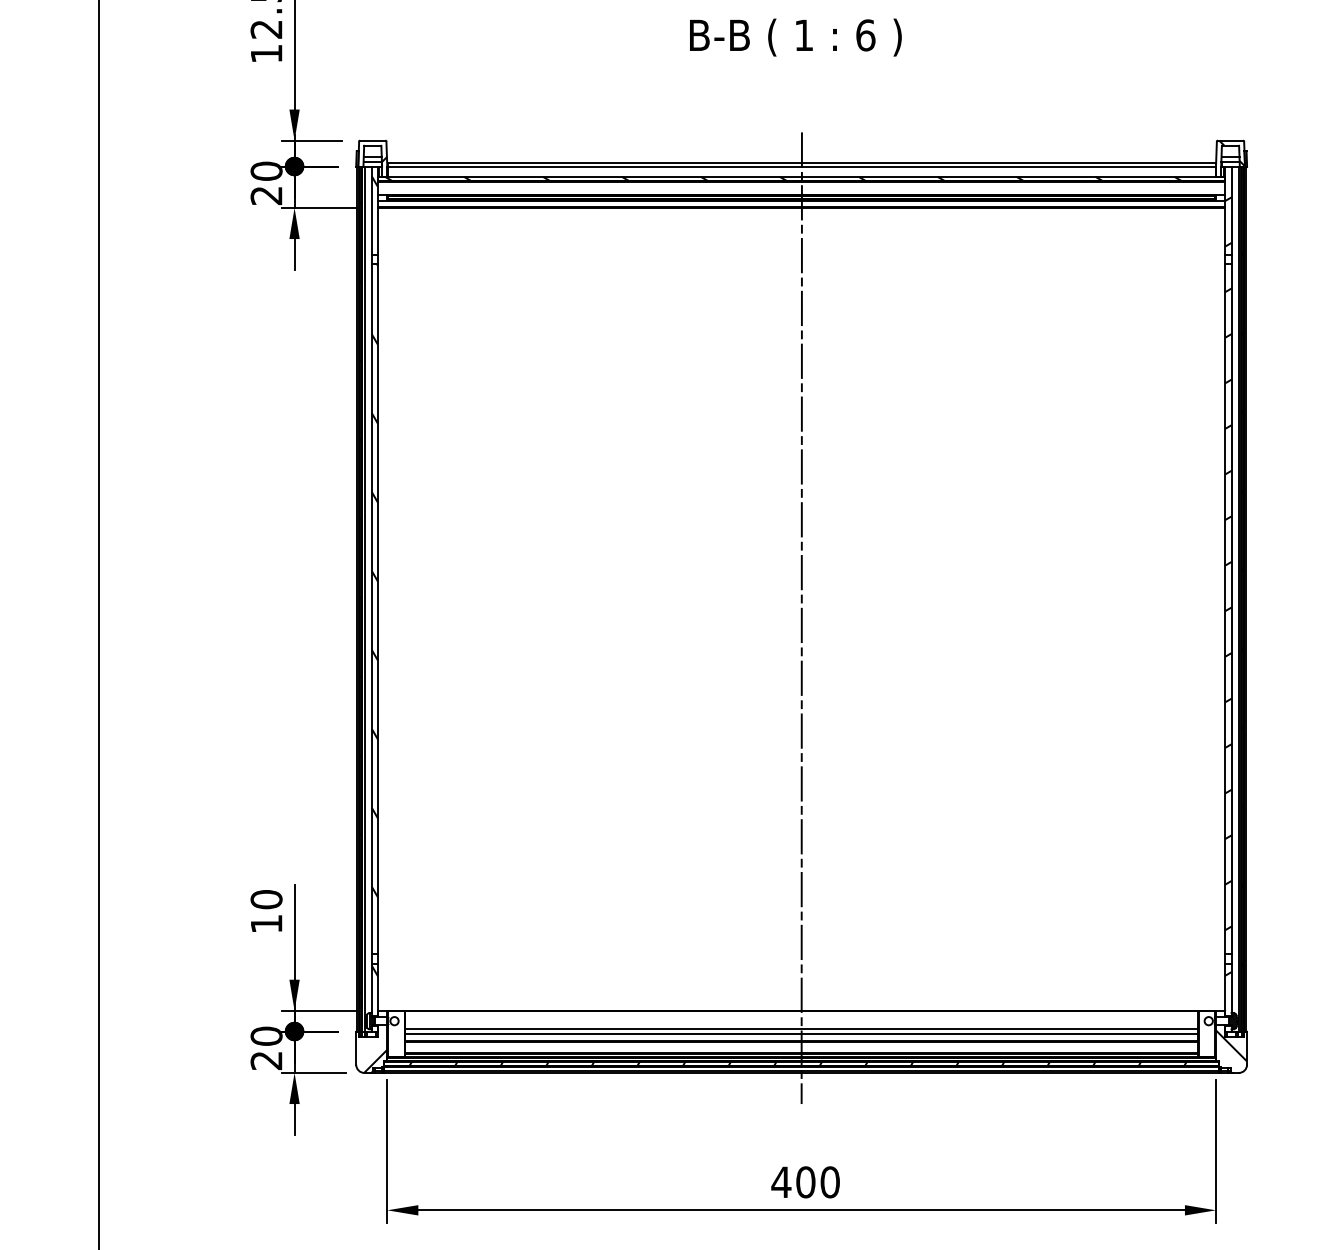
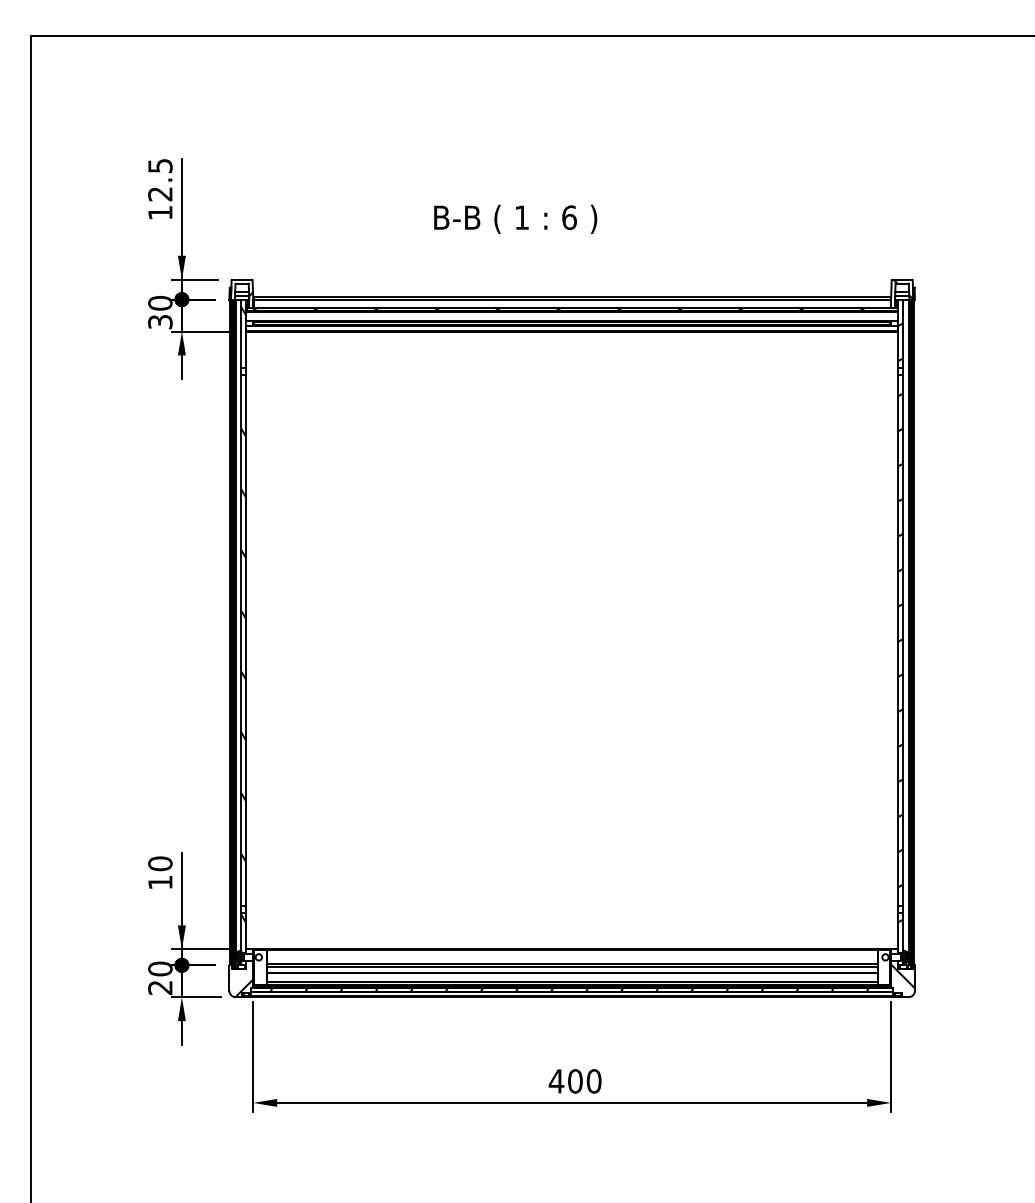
text: (795, 36) -> (515, 218), moved
text: (266, 196) -> (160, 322), 20 -> 30
line: (802, 618) -> (572, 647), removed

